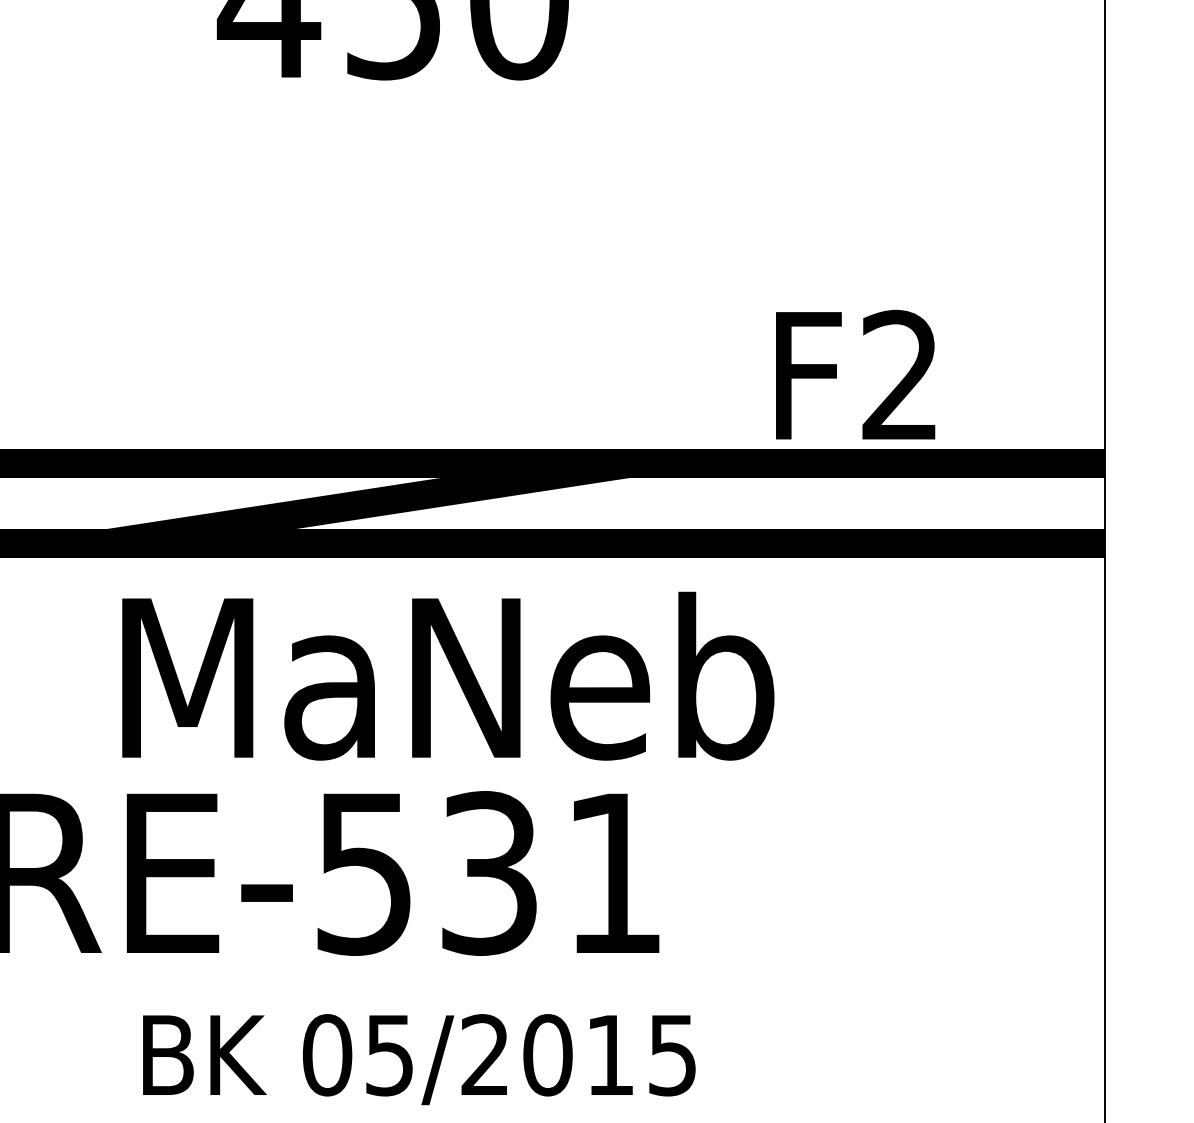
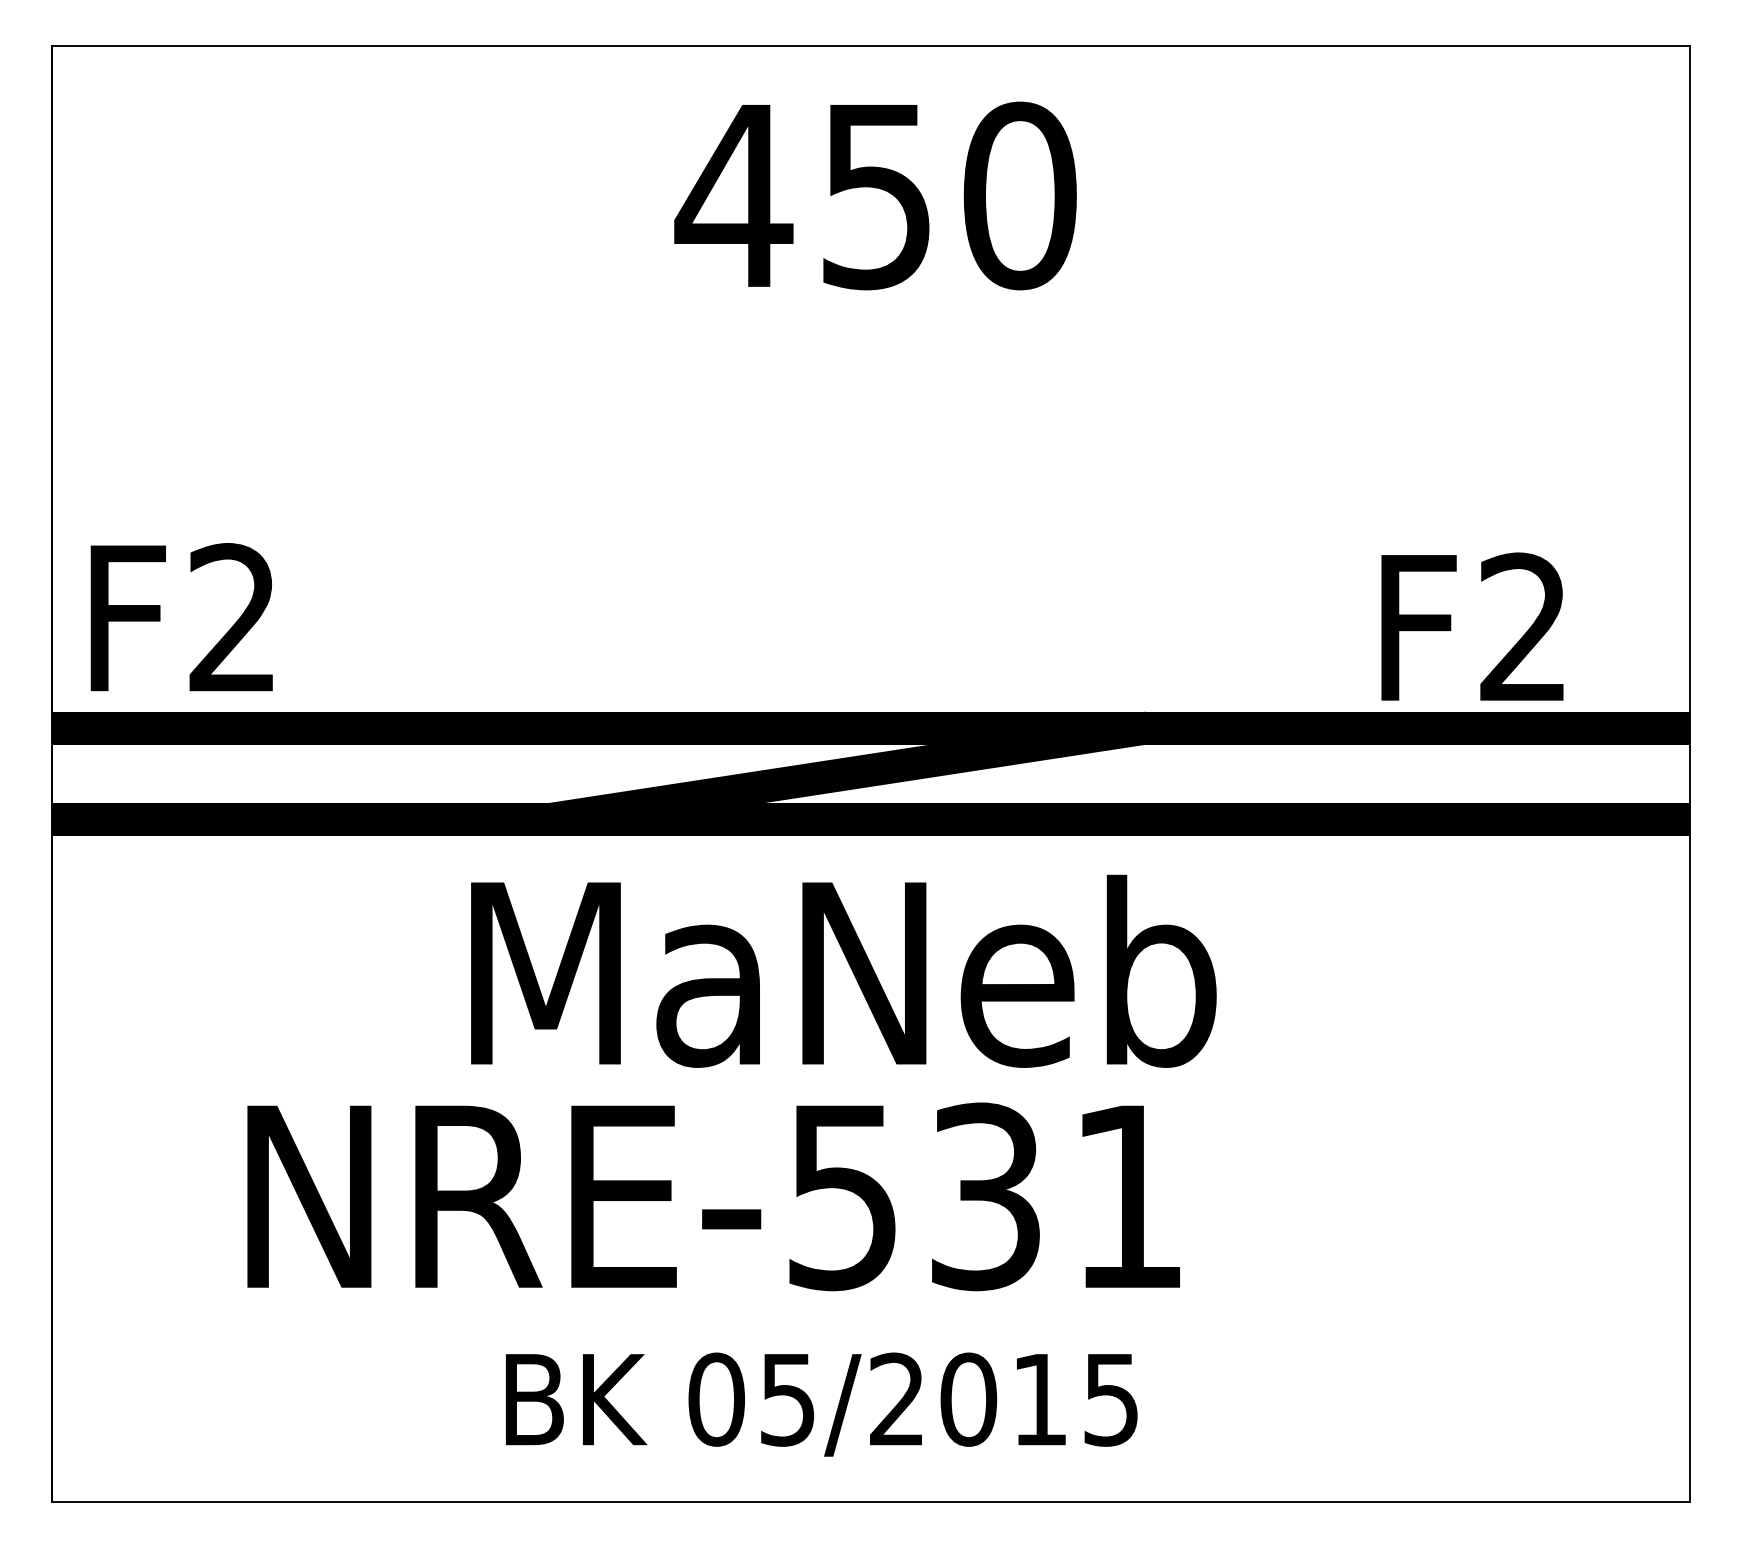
text: (855, 374) -> (1472, 626), moved
text: (448, 675) -> (843, 970), moved
text: (419, 1059) -> (821, 1404), moved

